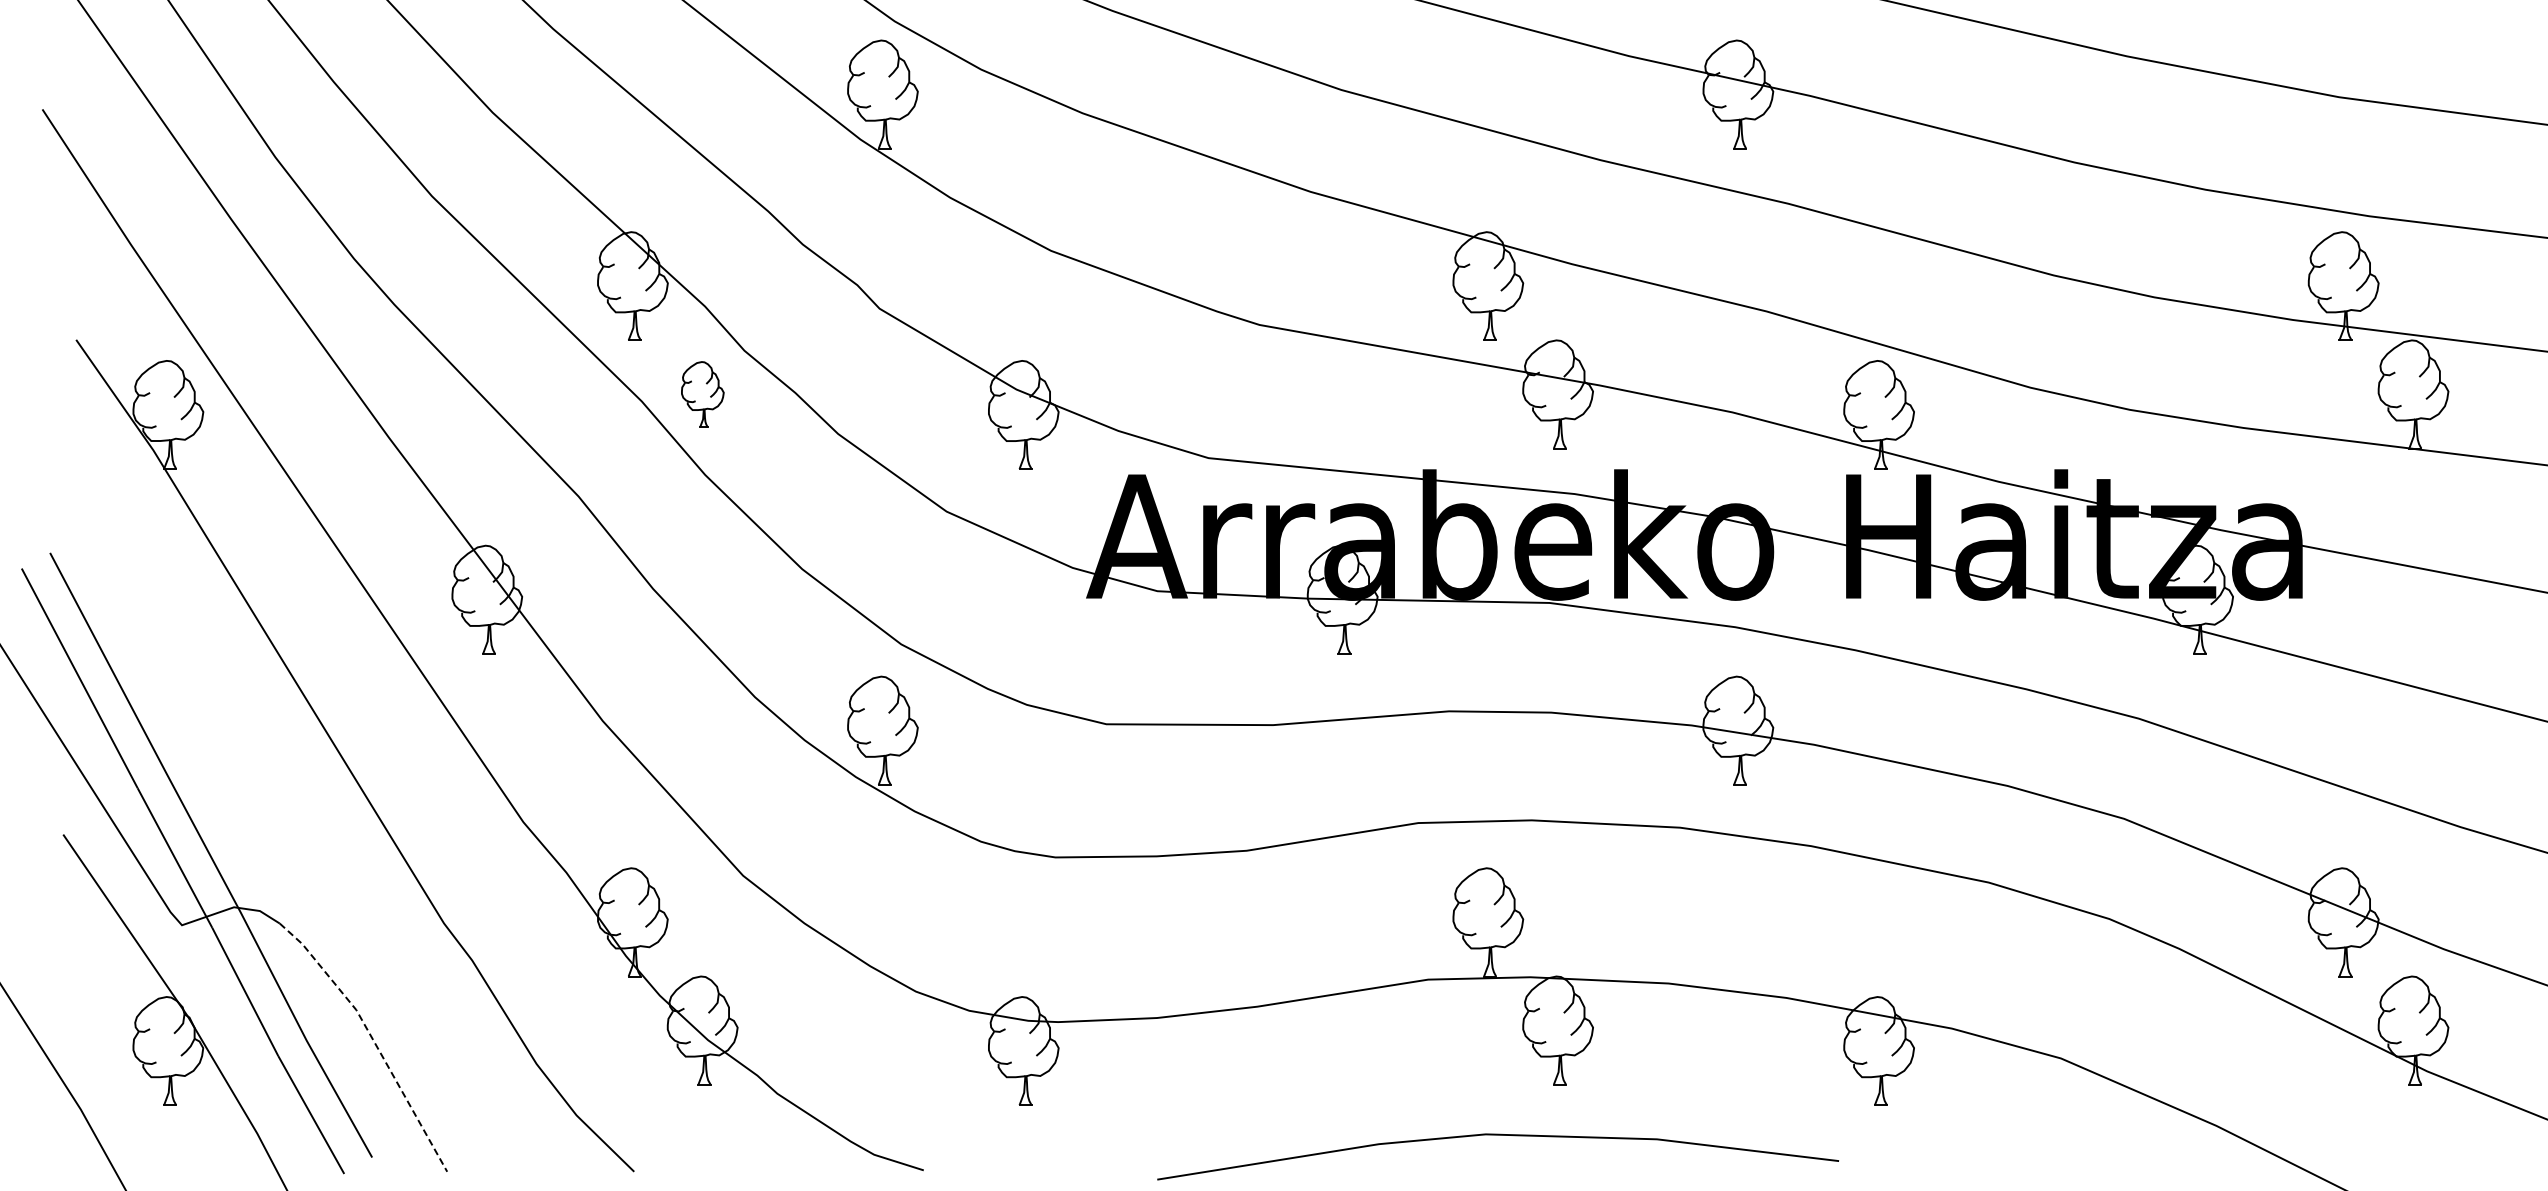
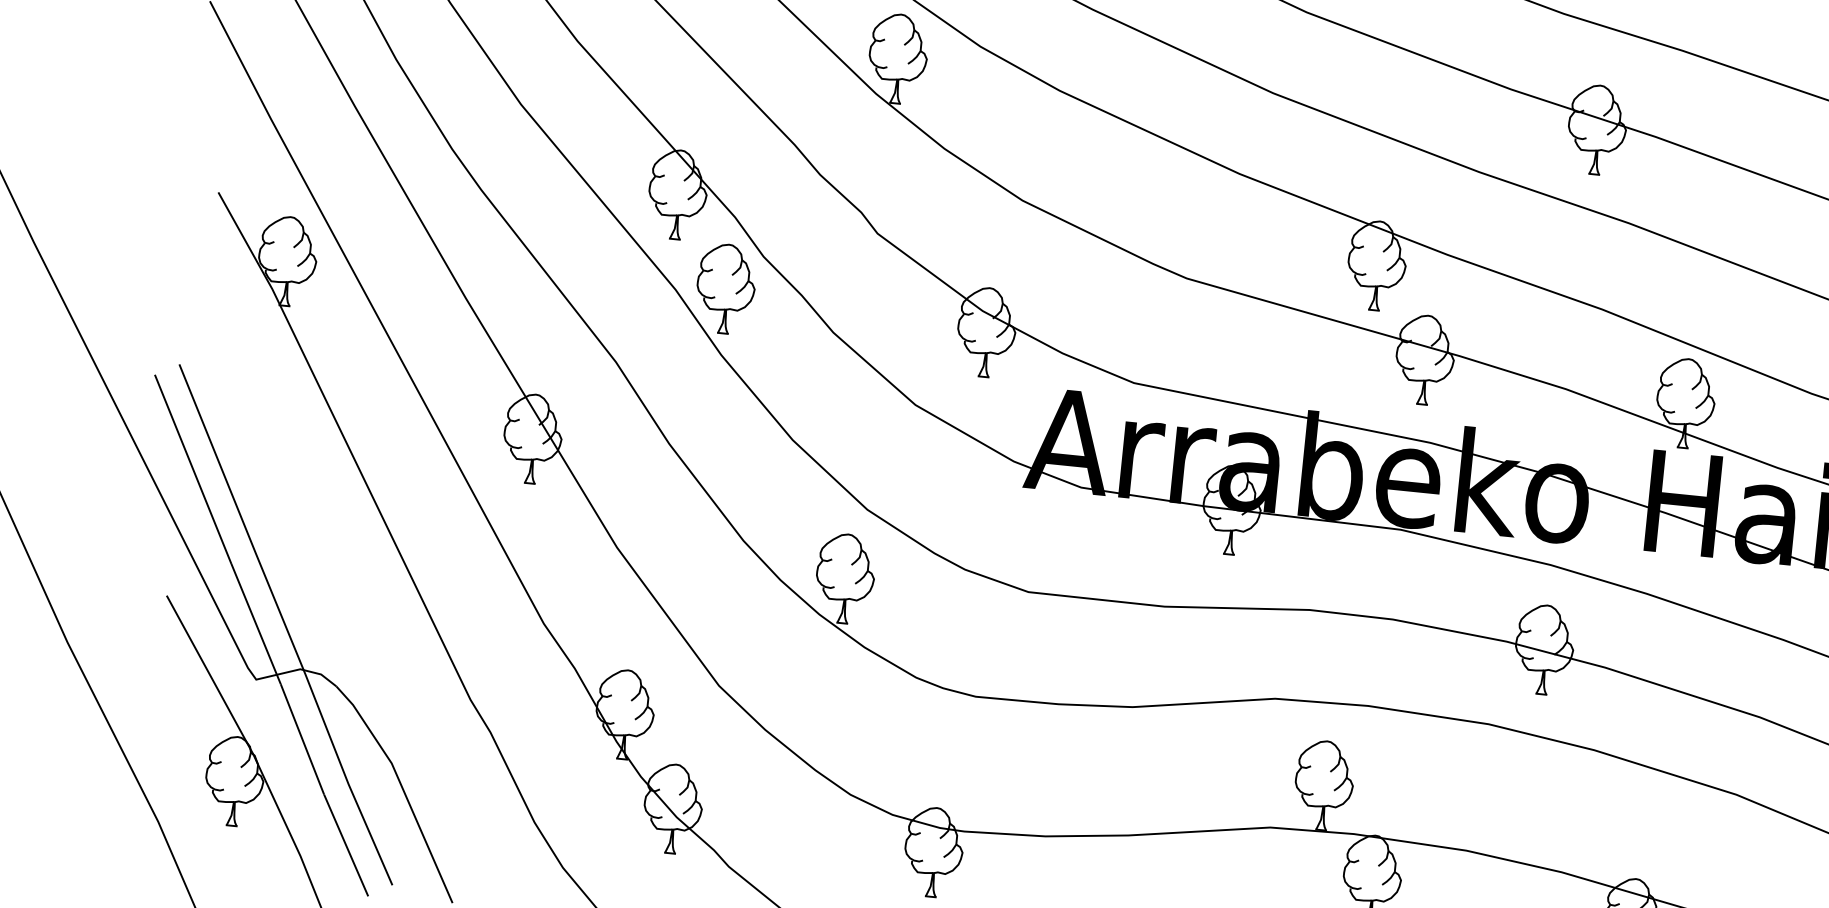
part: (702, 394) -> (725, 289), size x1.67
line: (372, 1039) -> (402, 788), dashed -> solid

